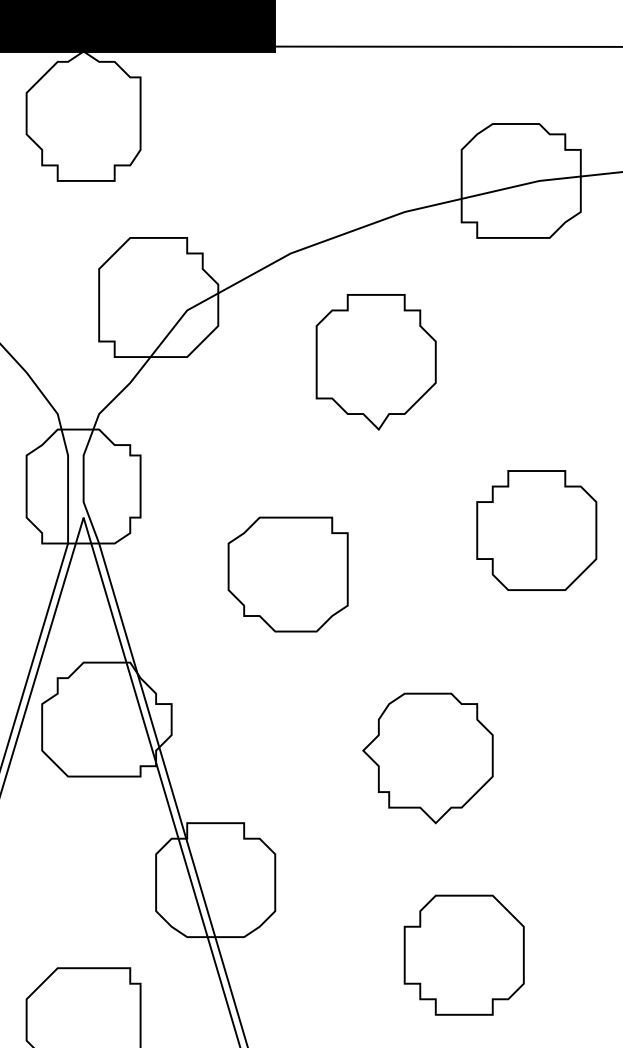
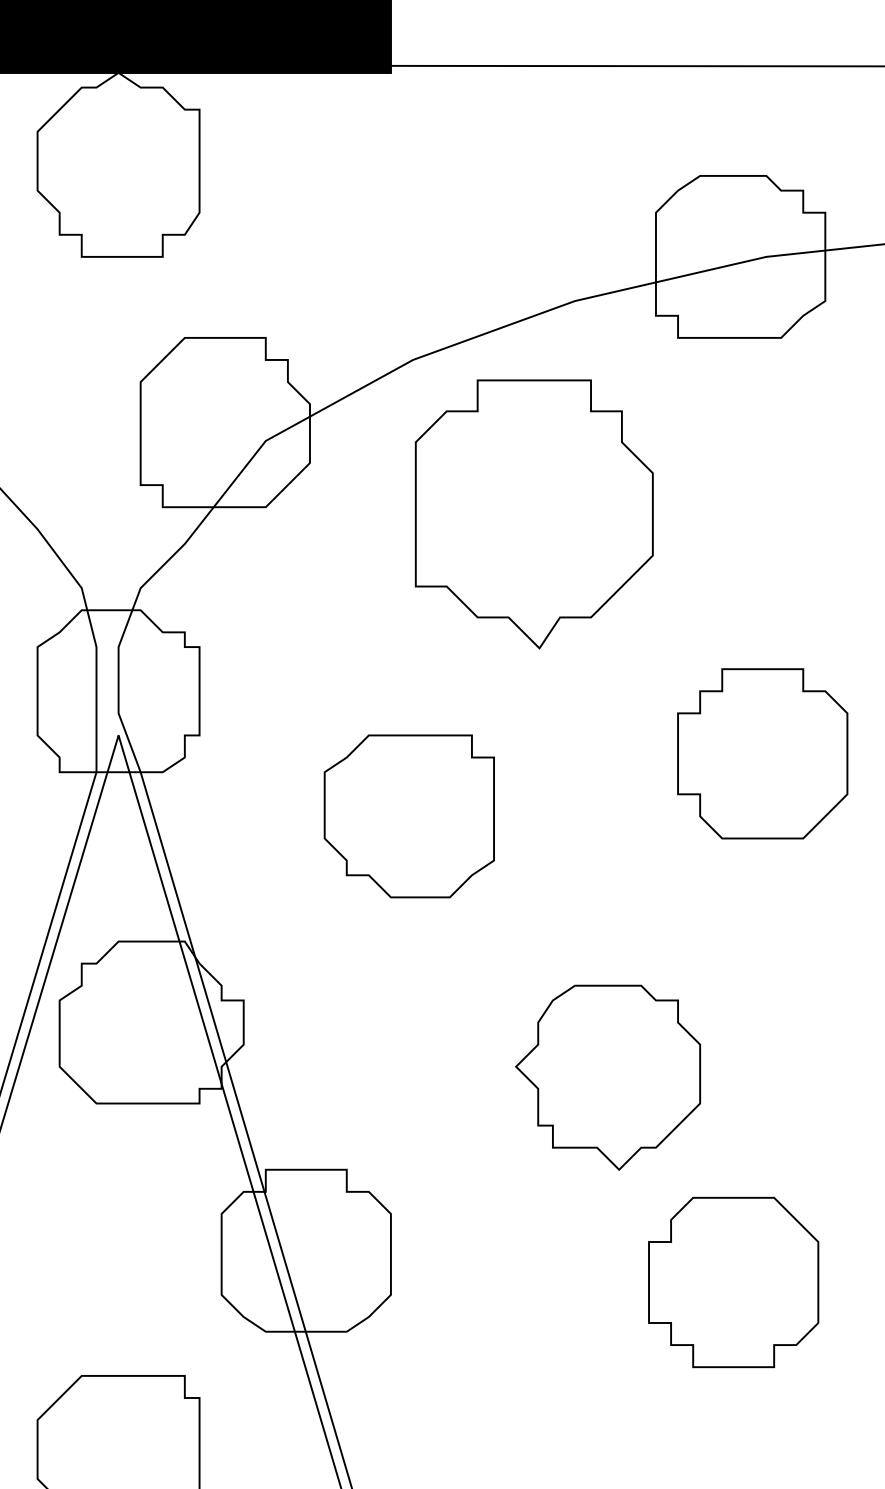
part: (376, 362) -> (534, 514), size x1.4
part: (464, 955) -> (733, 1282), moved

